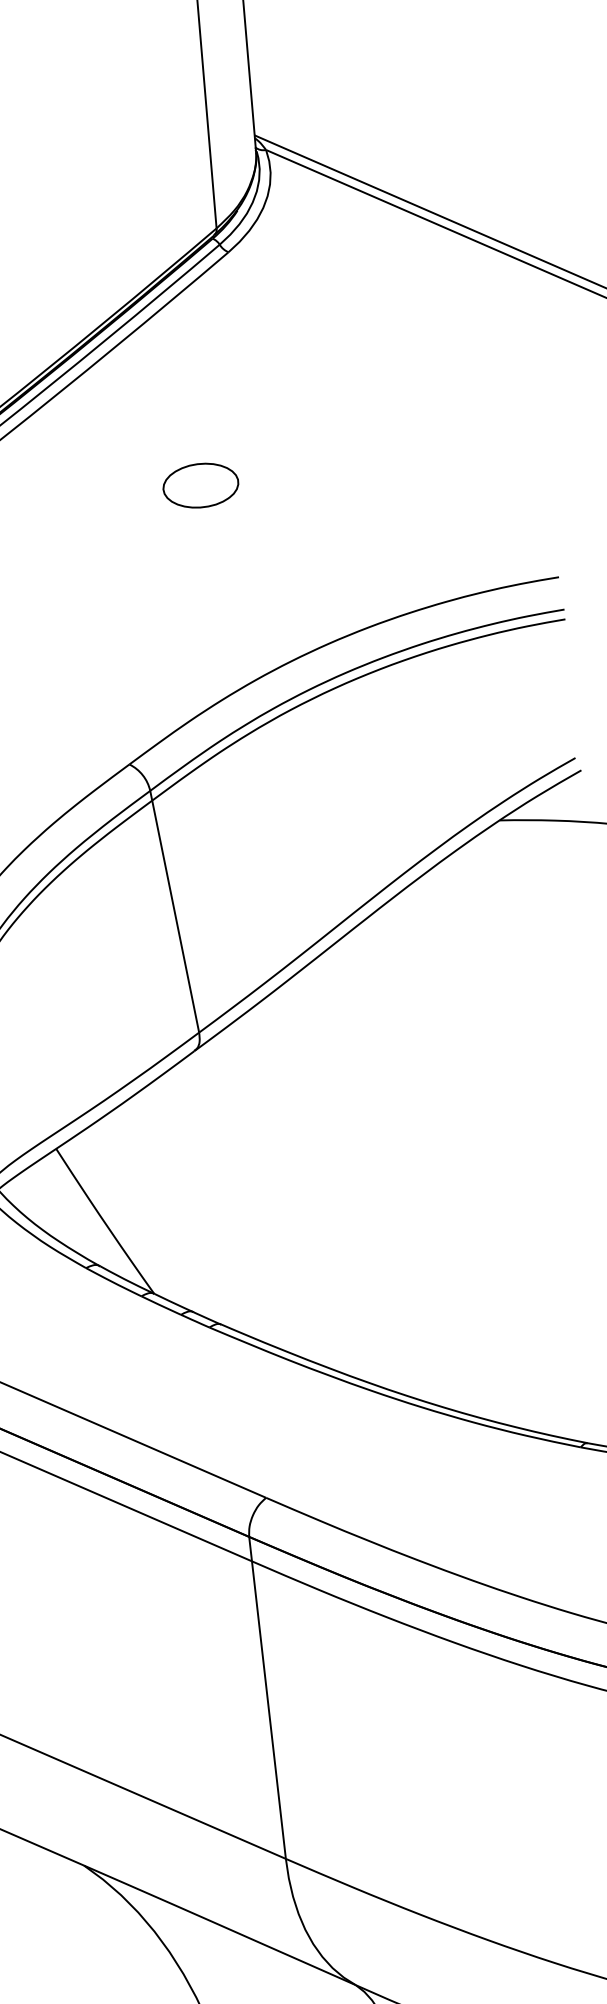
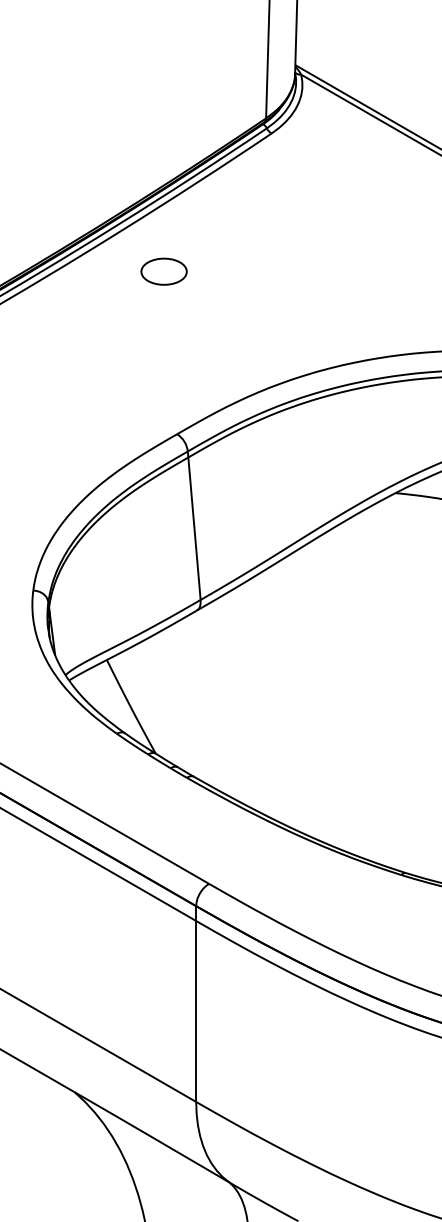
part: (199, 485) -> (163, 271), moved

